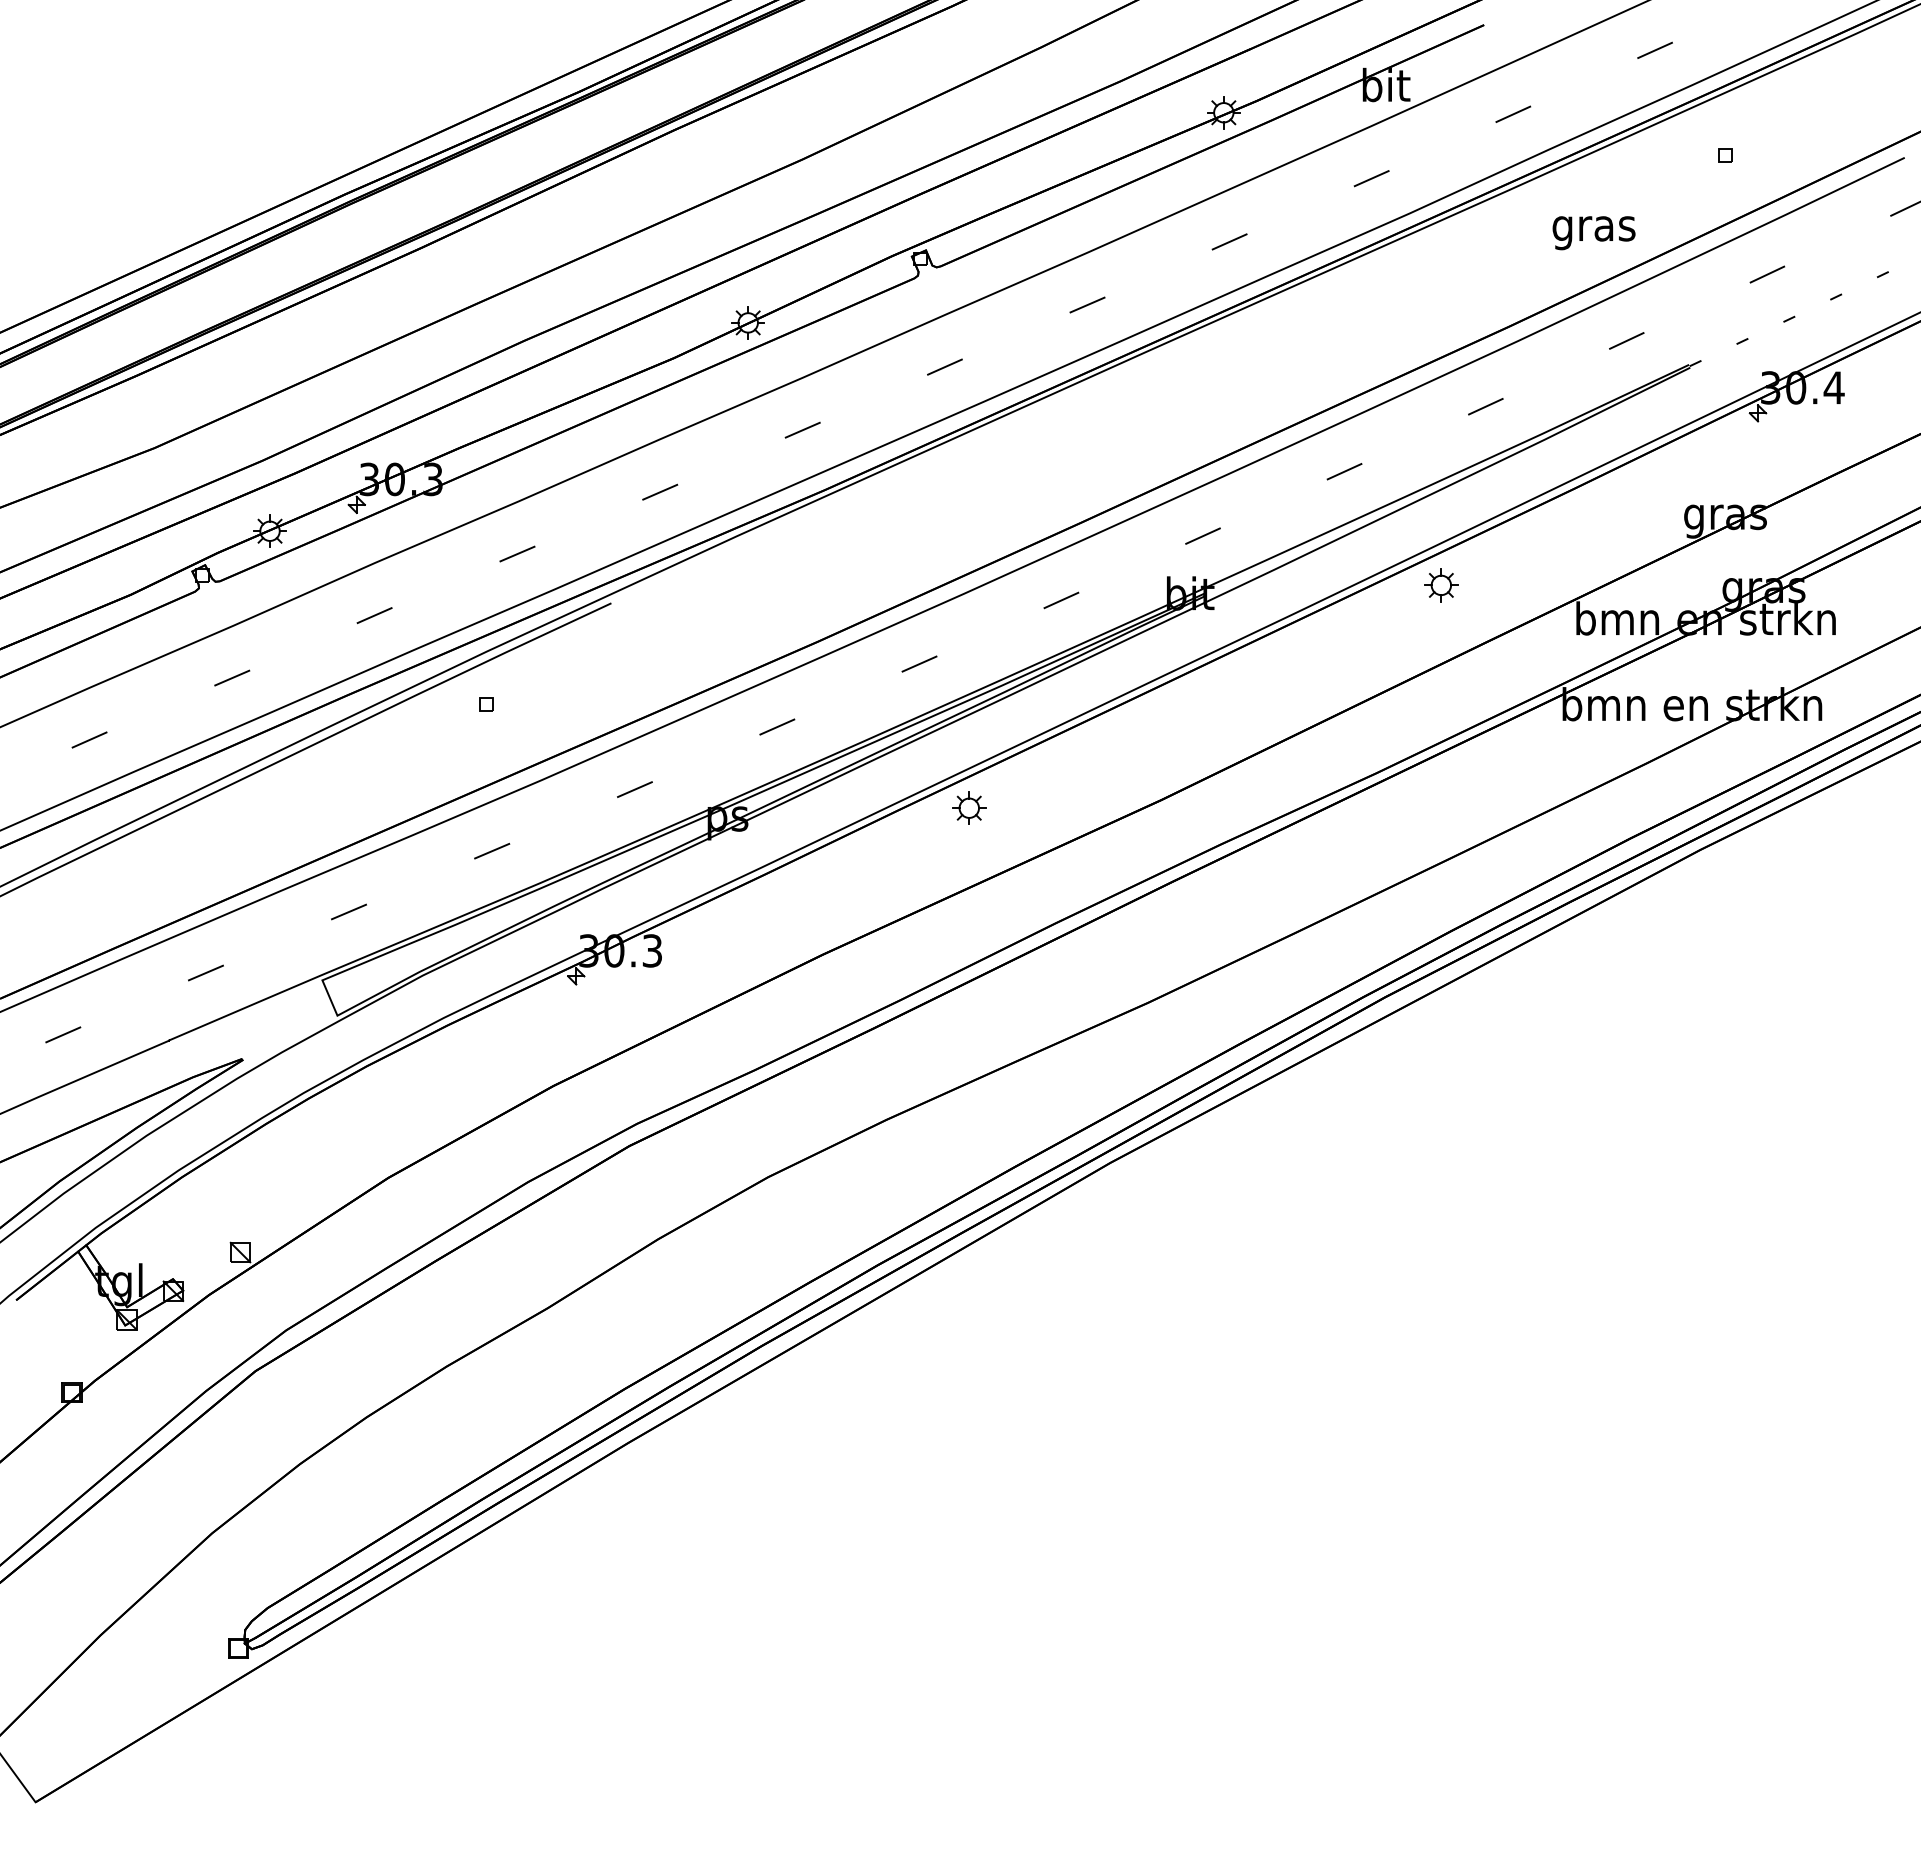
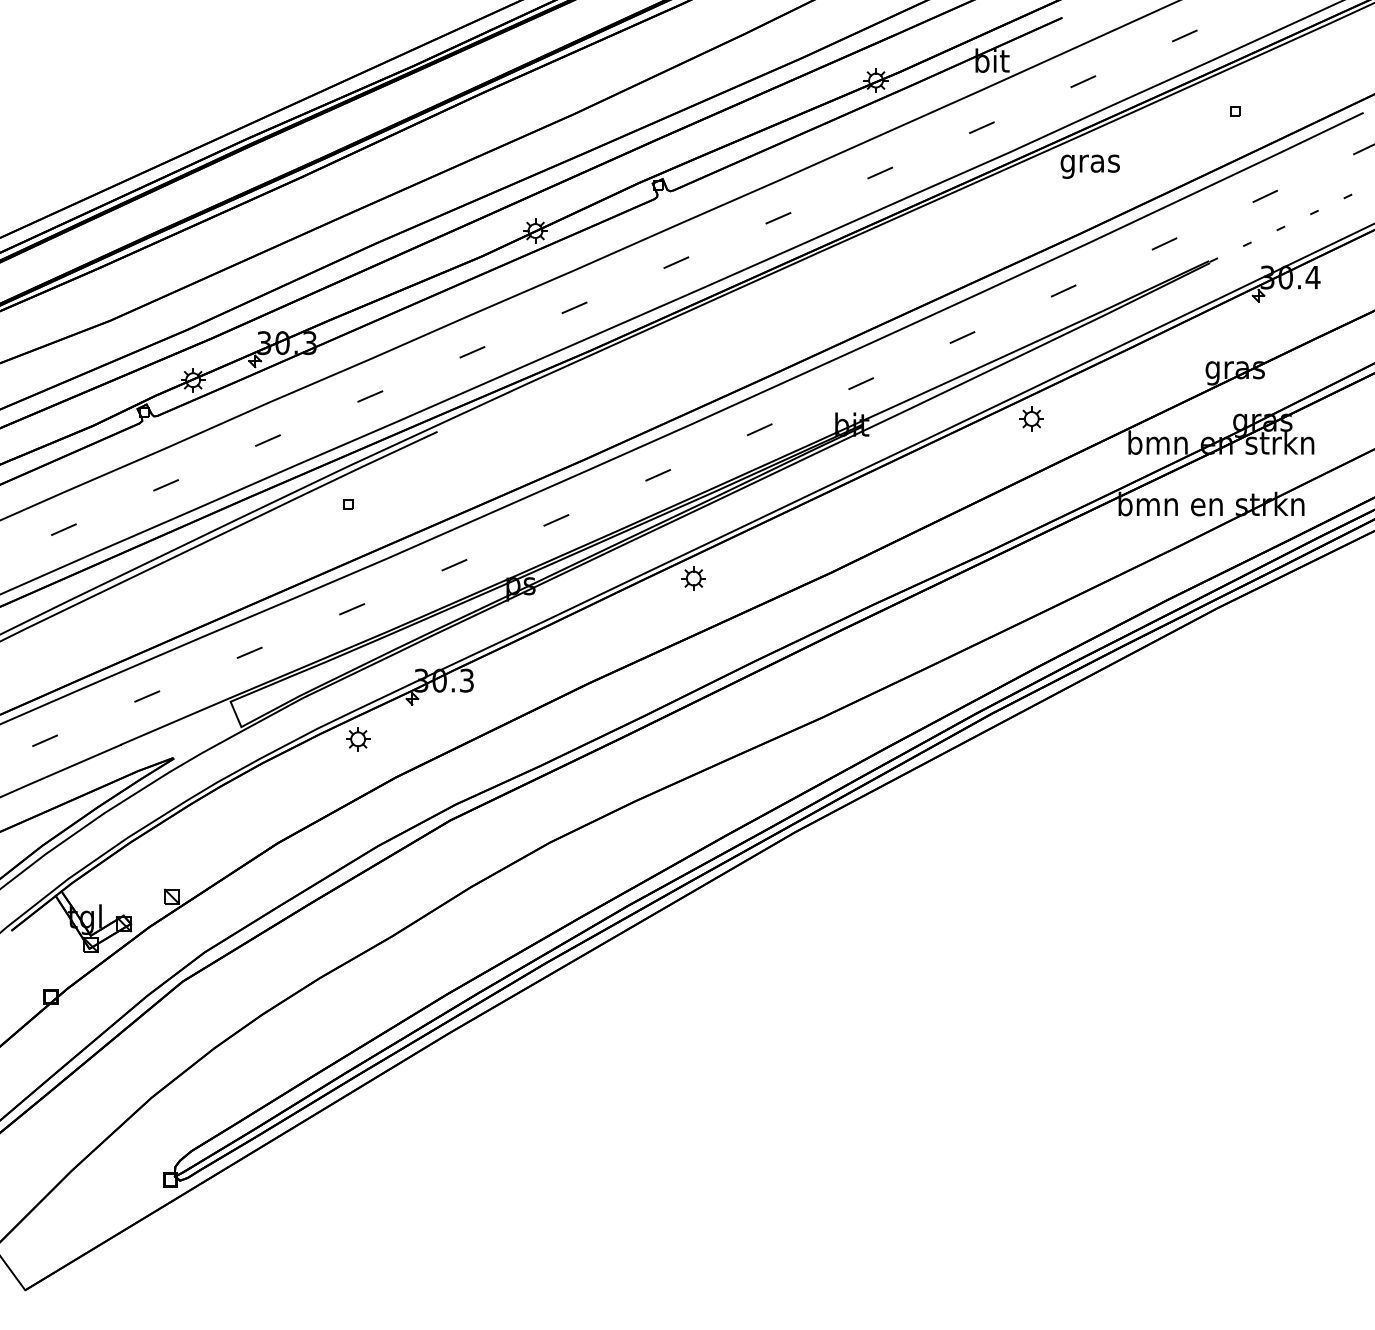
text: (1593, 233) -> (1089, 167), moved
part: (500, 1032) -> (358, 739), added

